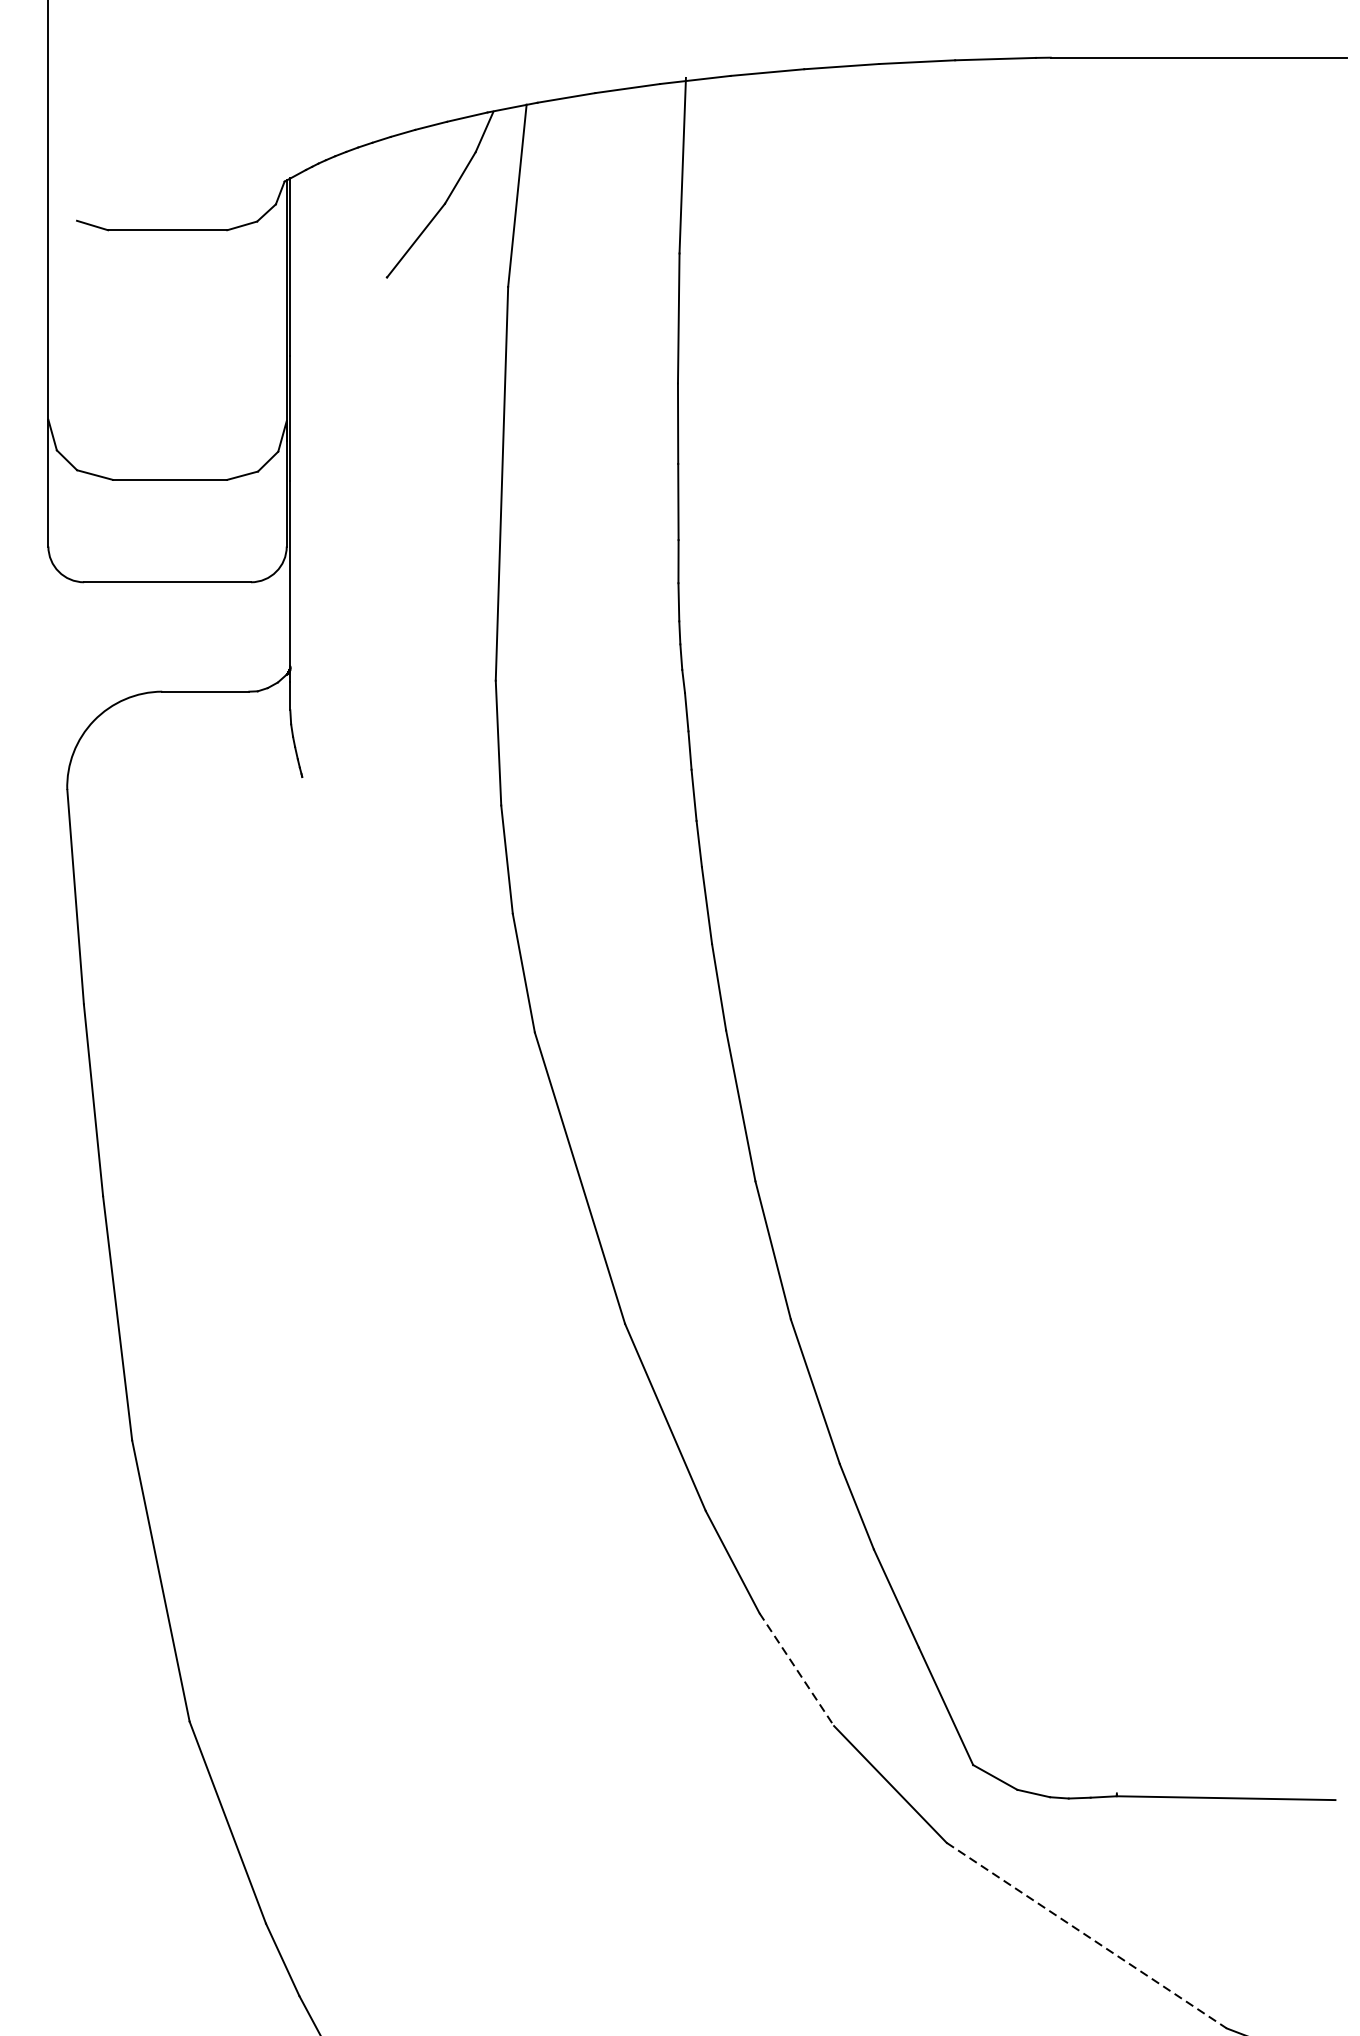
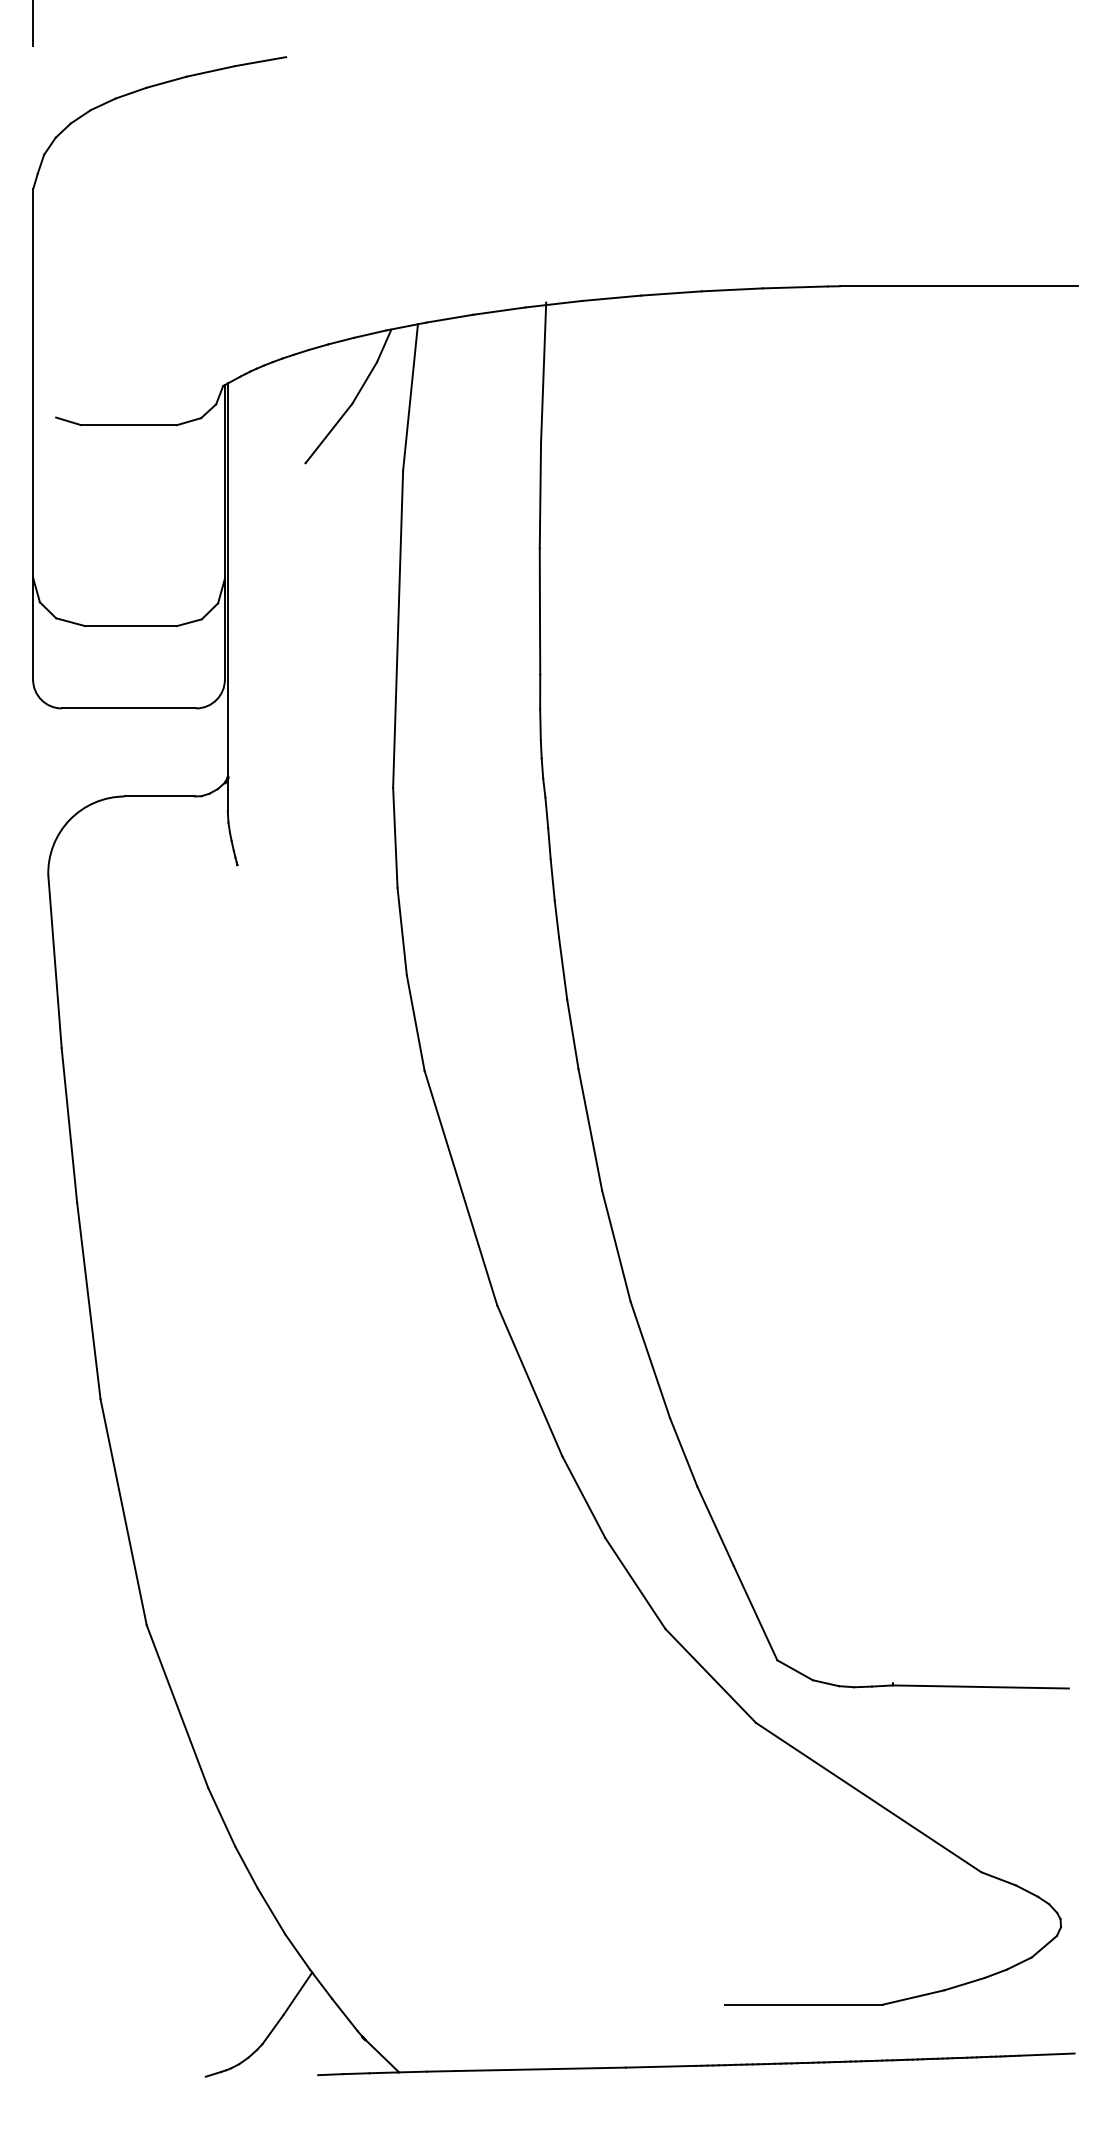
line: (796, 1669) -> (635, 1583), dashed -> solid
line: (1087, 1935) -> (869, 1797), dashed -> solid

